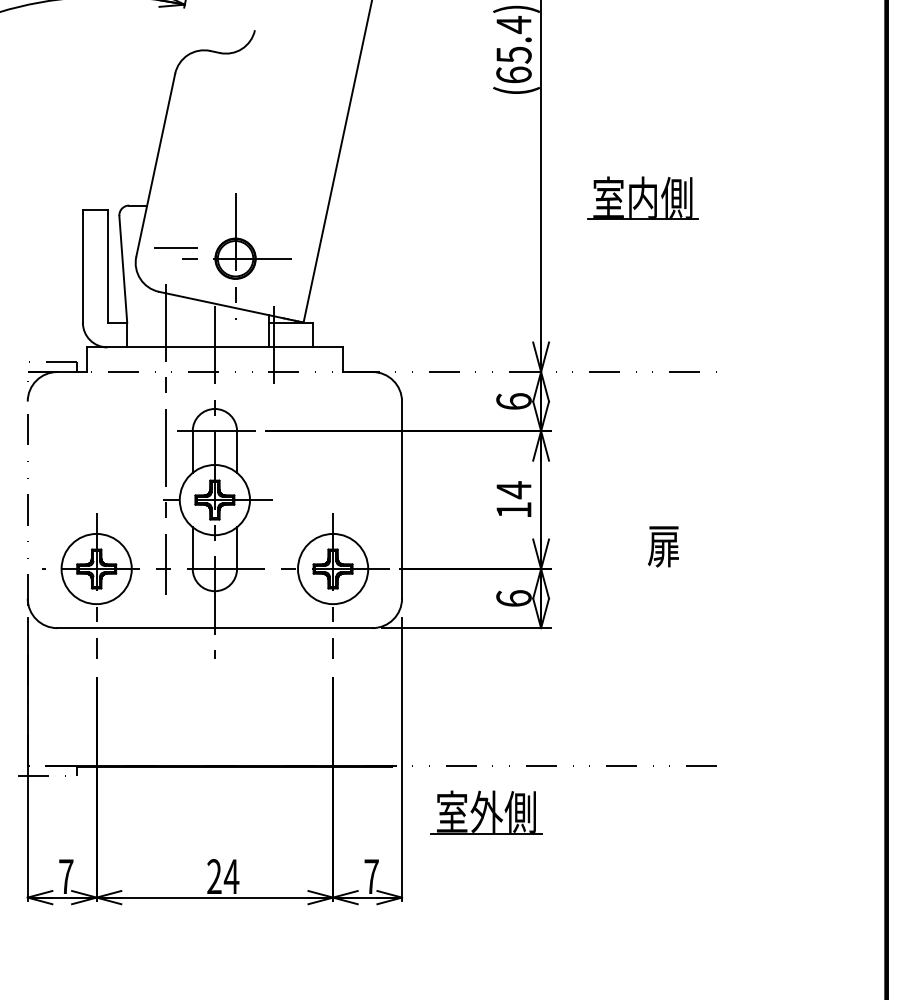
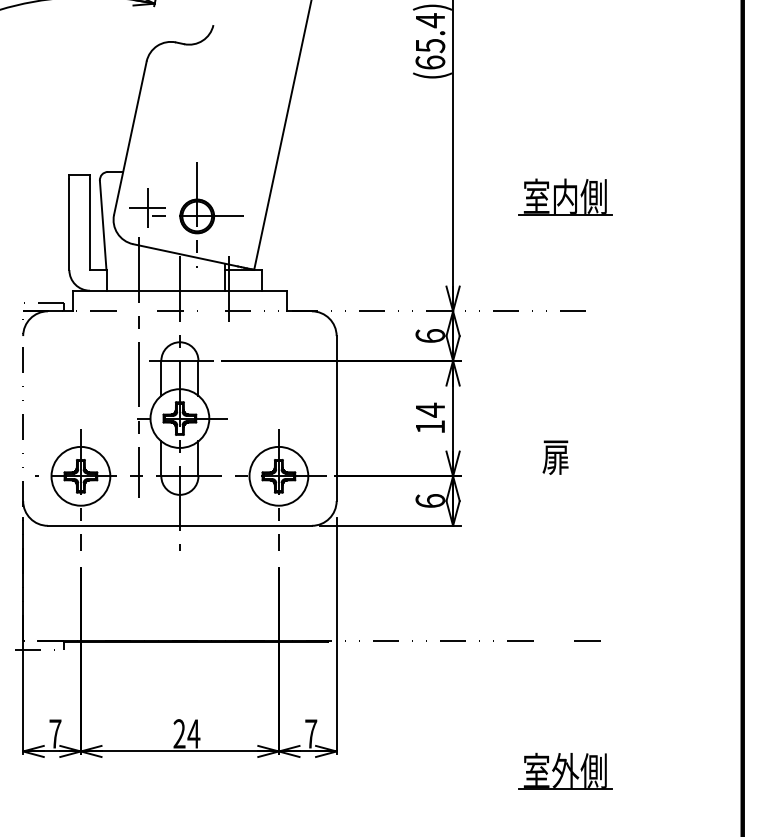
part: (643, 197) -> (565, 196), moved
line: (176, 248) -> (147, 207), added
part: (486, 811) -> (565, 770), moved

